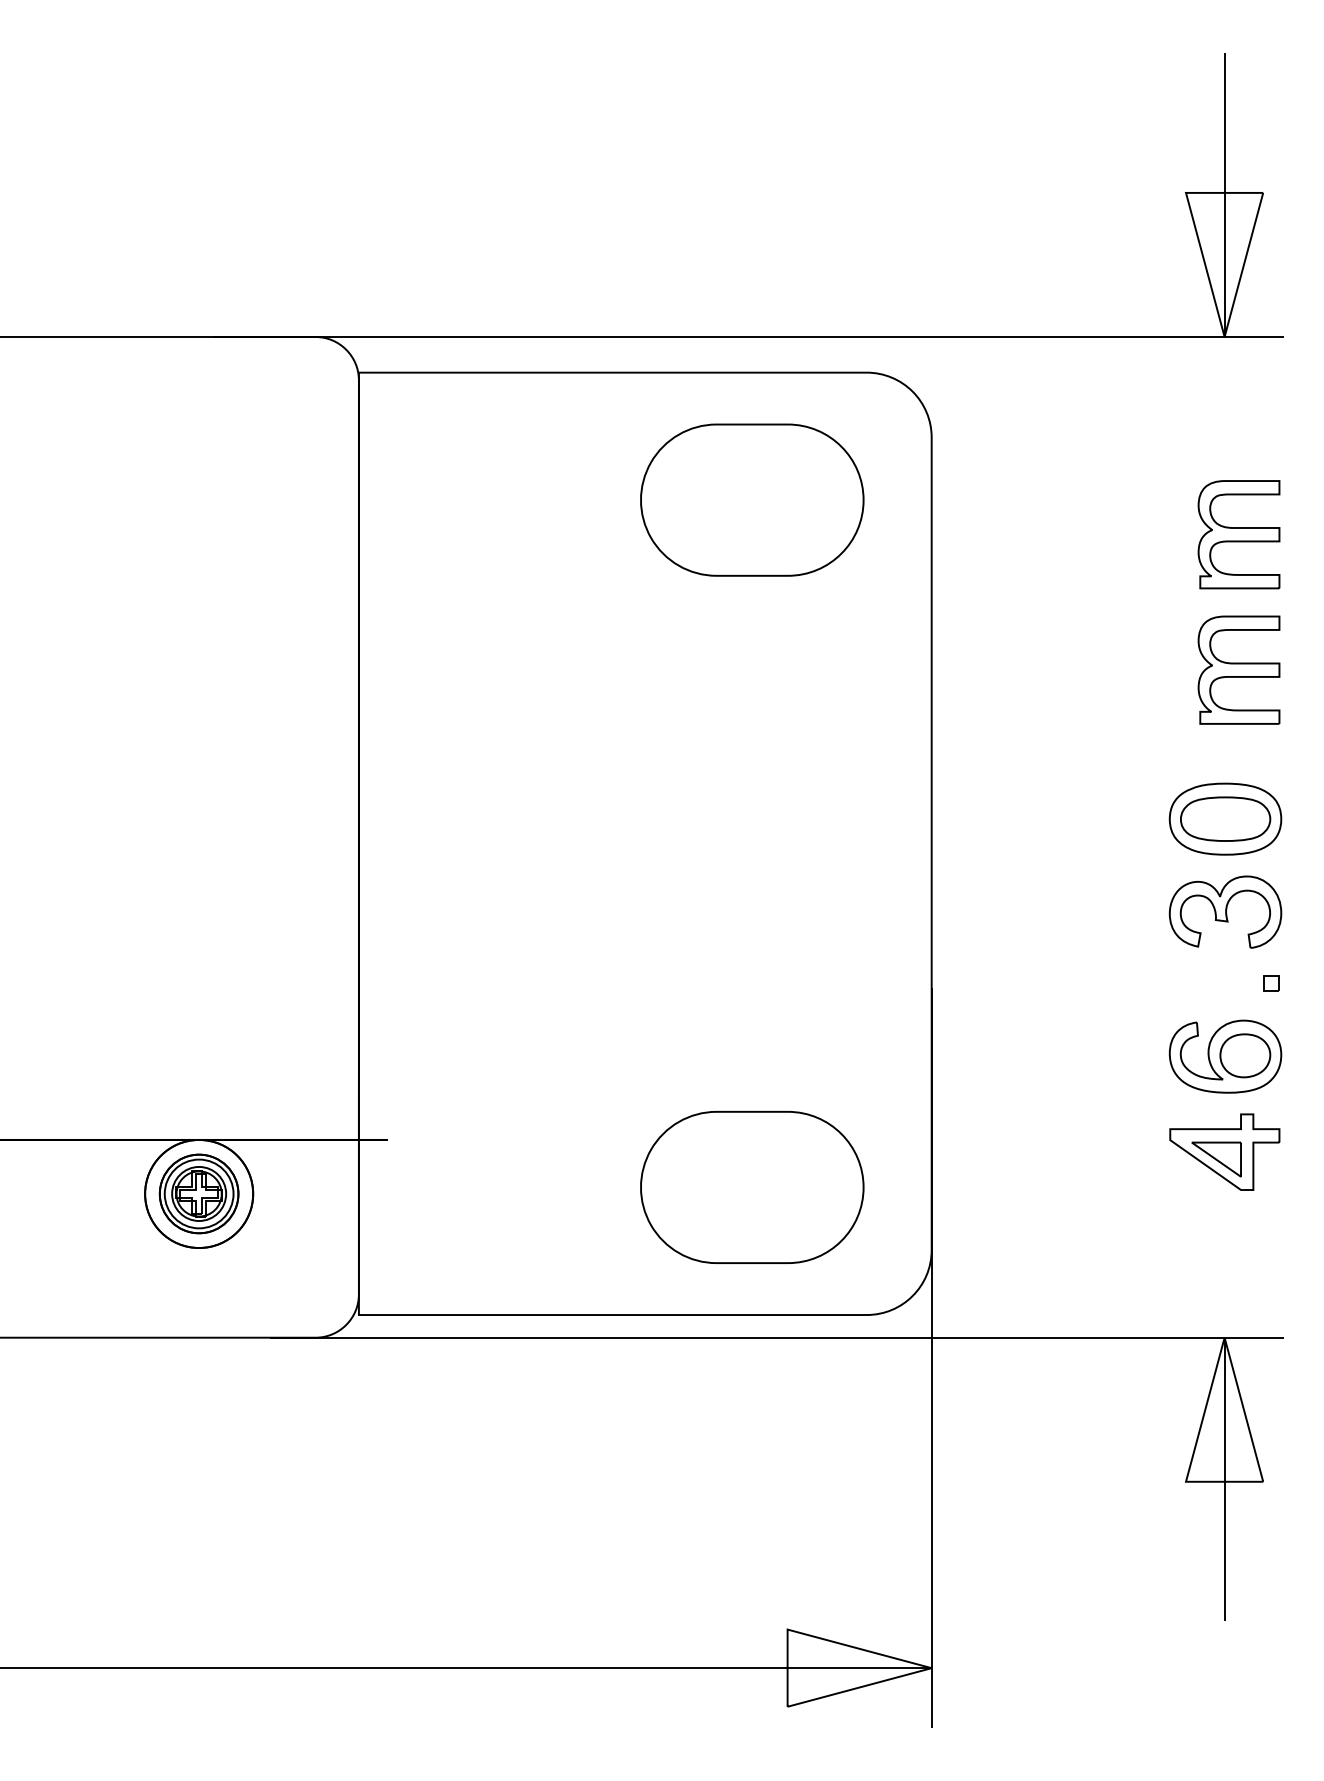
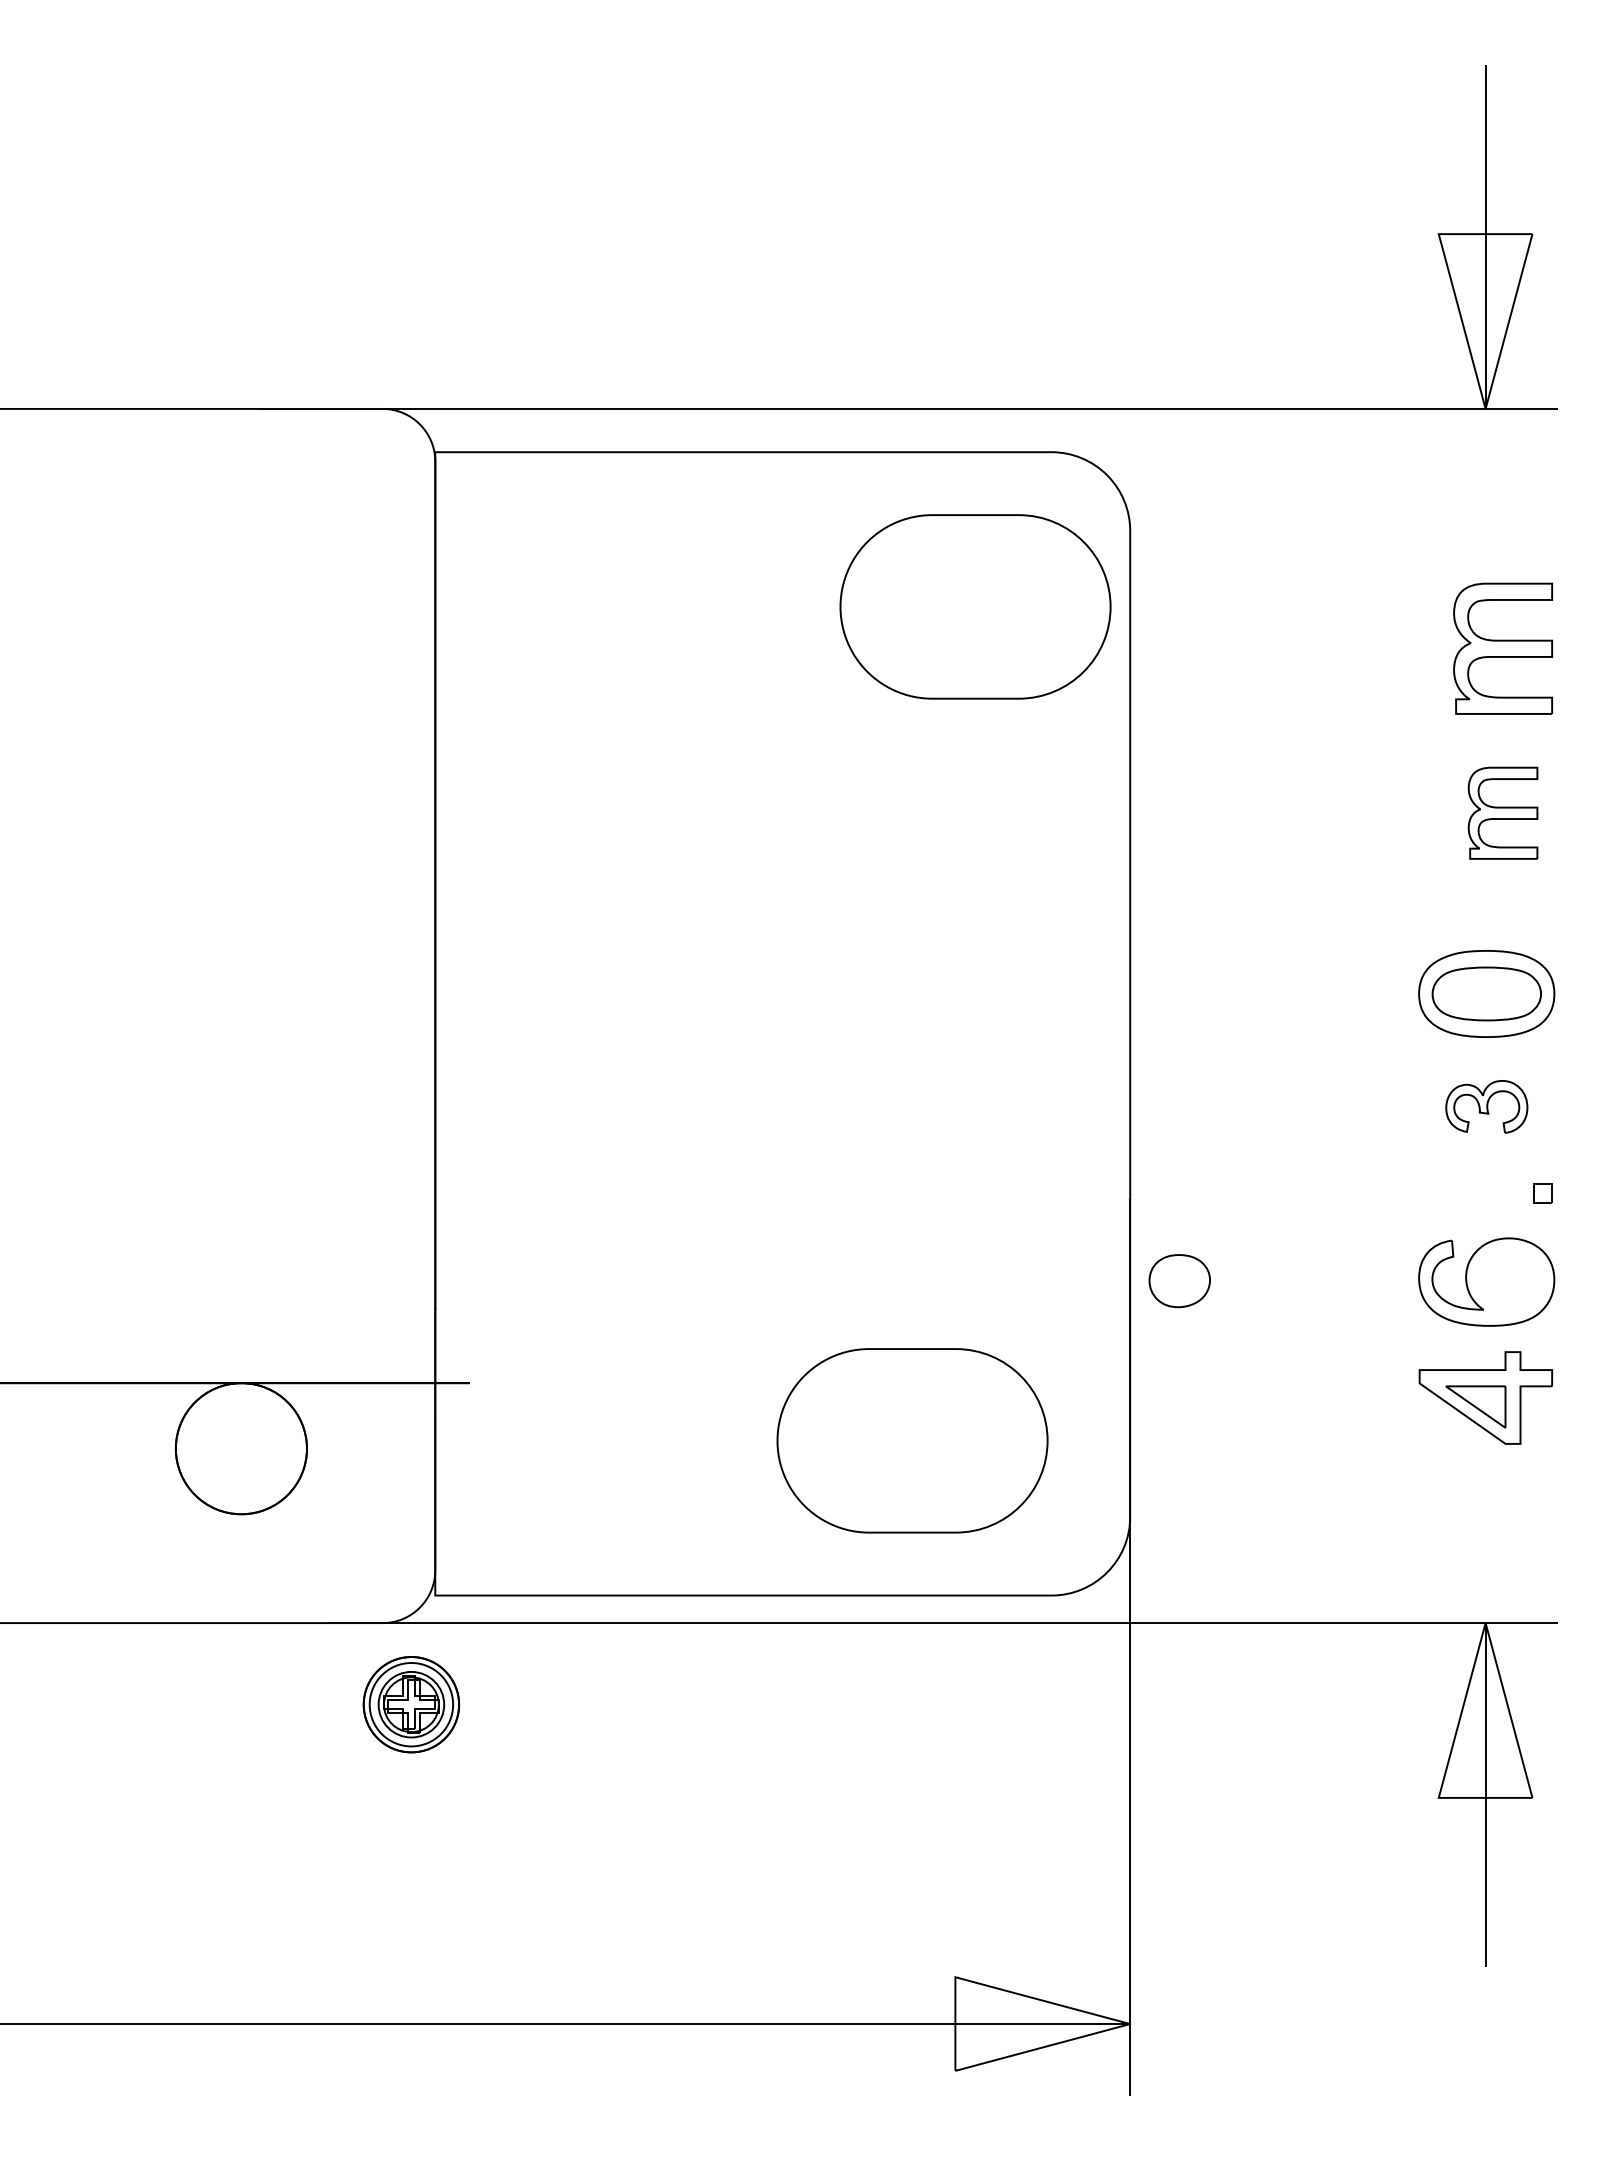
part: (752, 499) -> (975, 606), moved
part: (1238, 670) -> (1502, 813), size x0.7
part: (1225, 911) -> (1486, 1106), size x0.6
part: (1245, 1056) -> (1179, 1281), moved
part: (199, 1193) -> (411, 1704), moved

